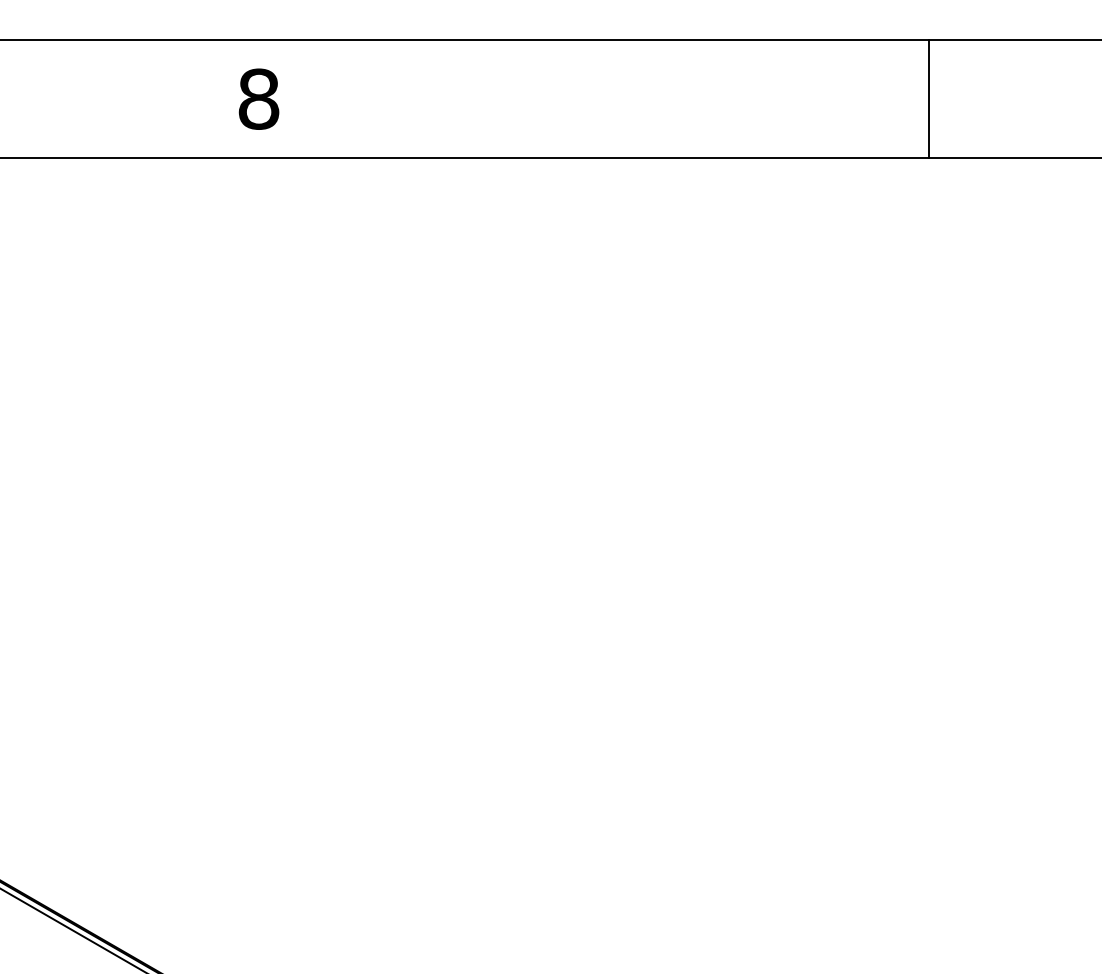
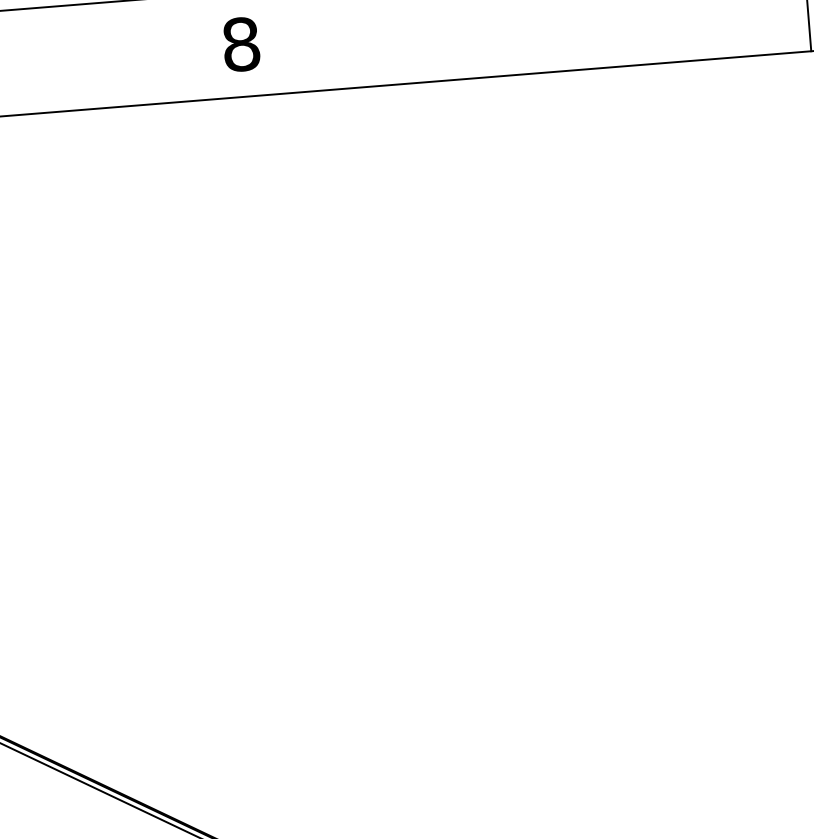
text: (258, 98) -> (240, 43), moved

